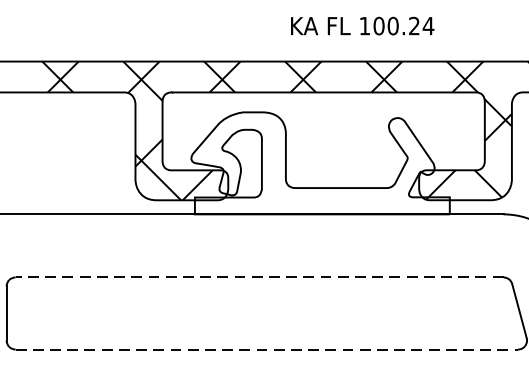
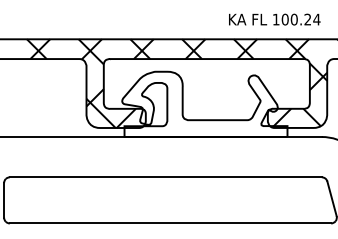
text: (362, 25) -> (274, 19), moved
line: (259, 277) -> (165, 177), dashed -> solid
line: (266, 349) -> (170, 223), dashed -> solid

